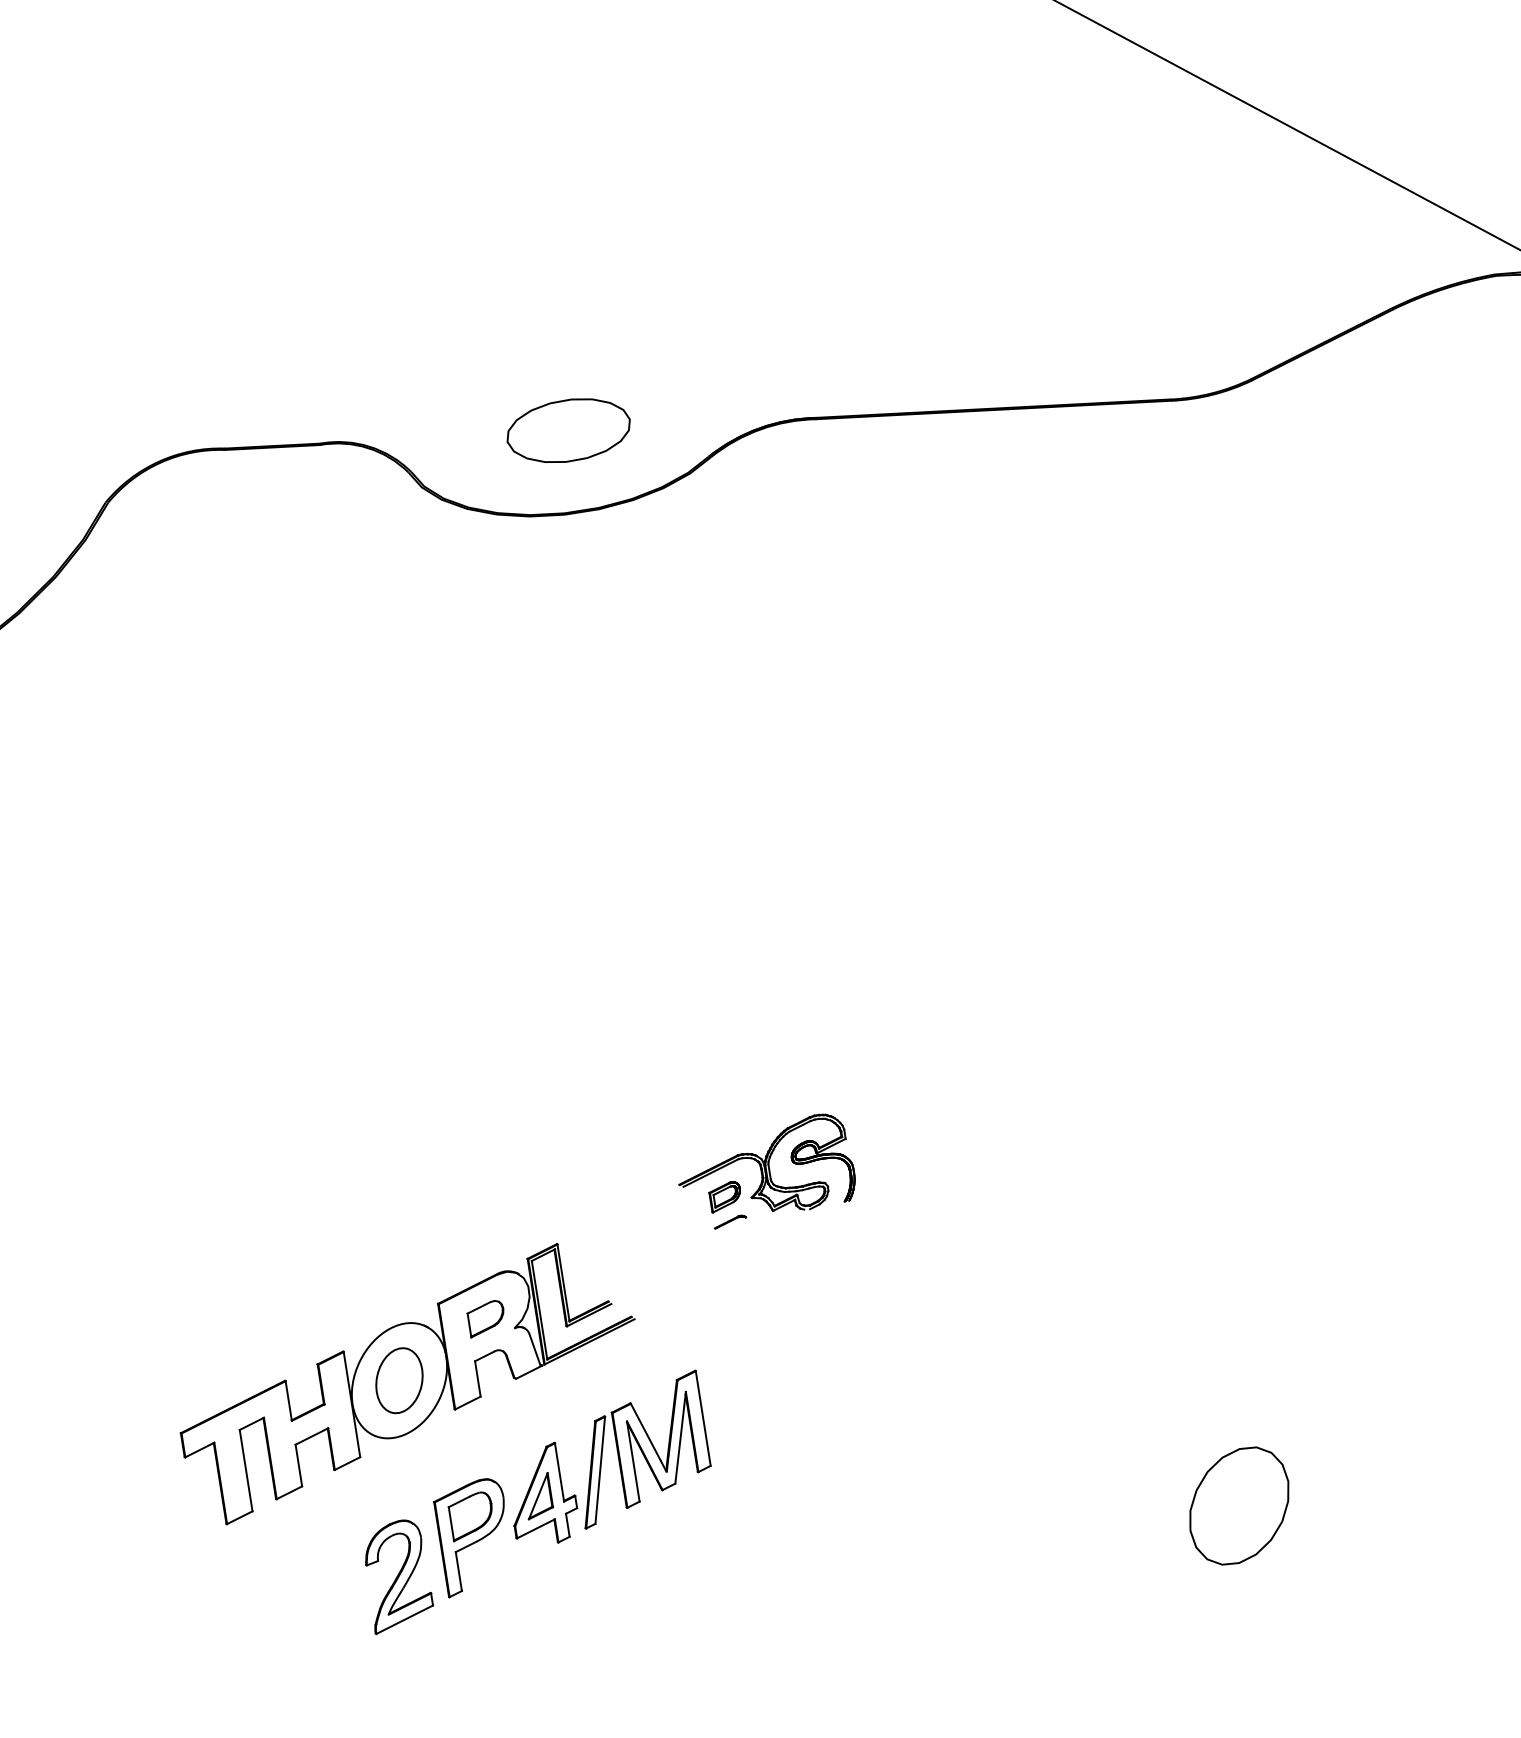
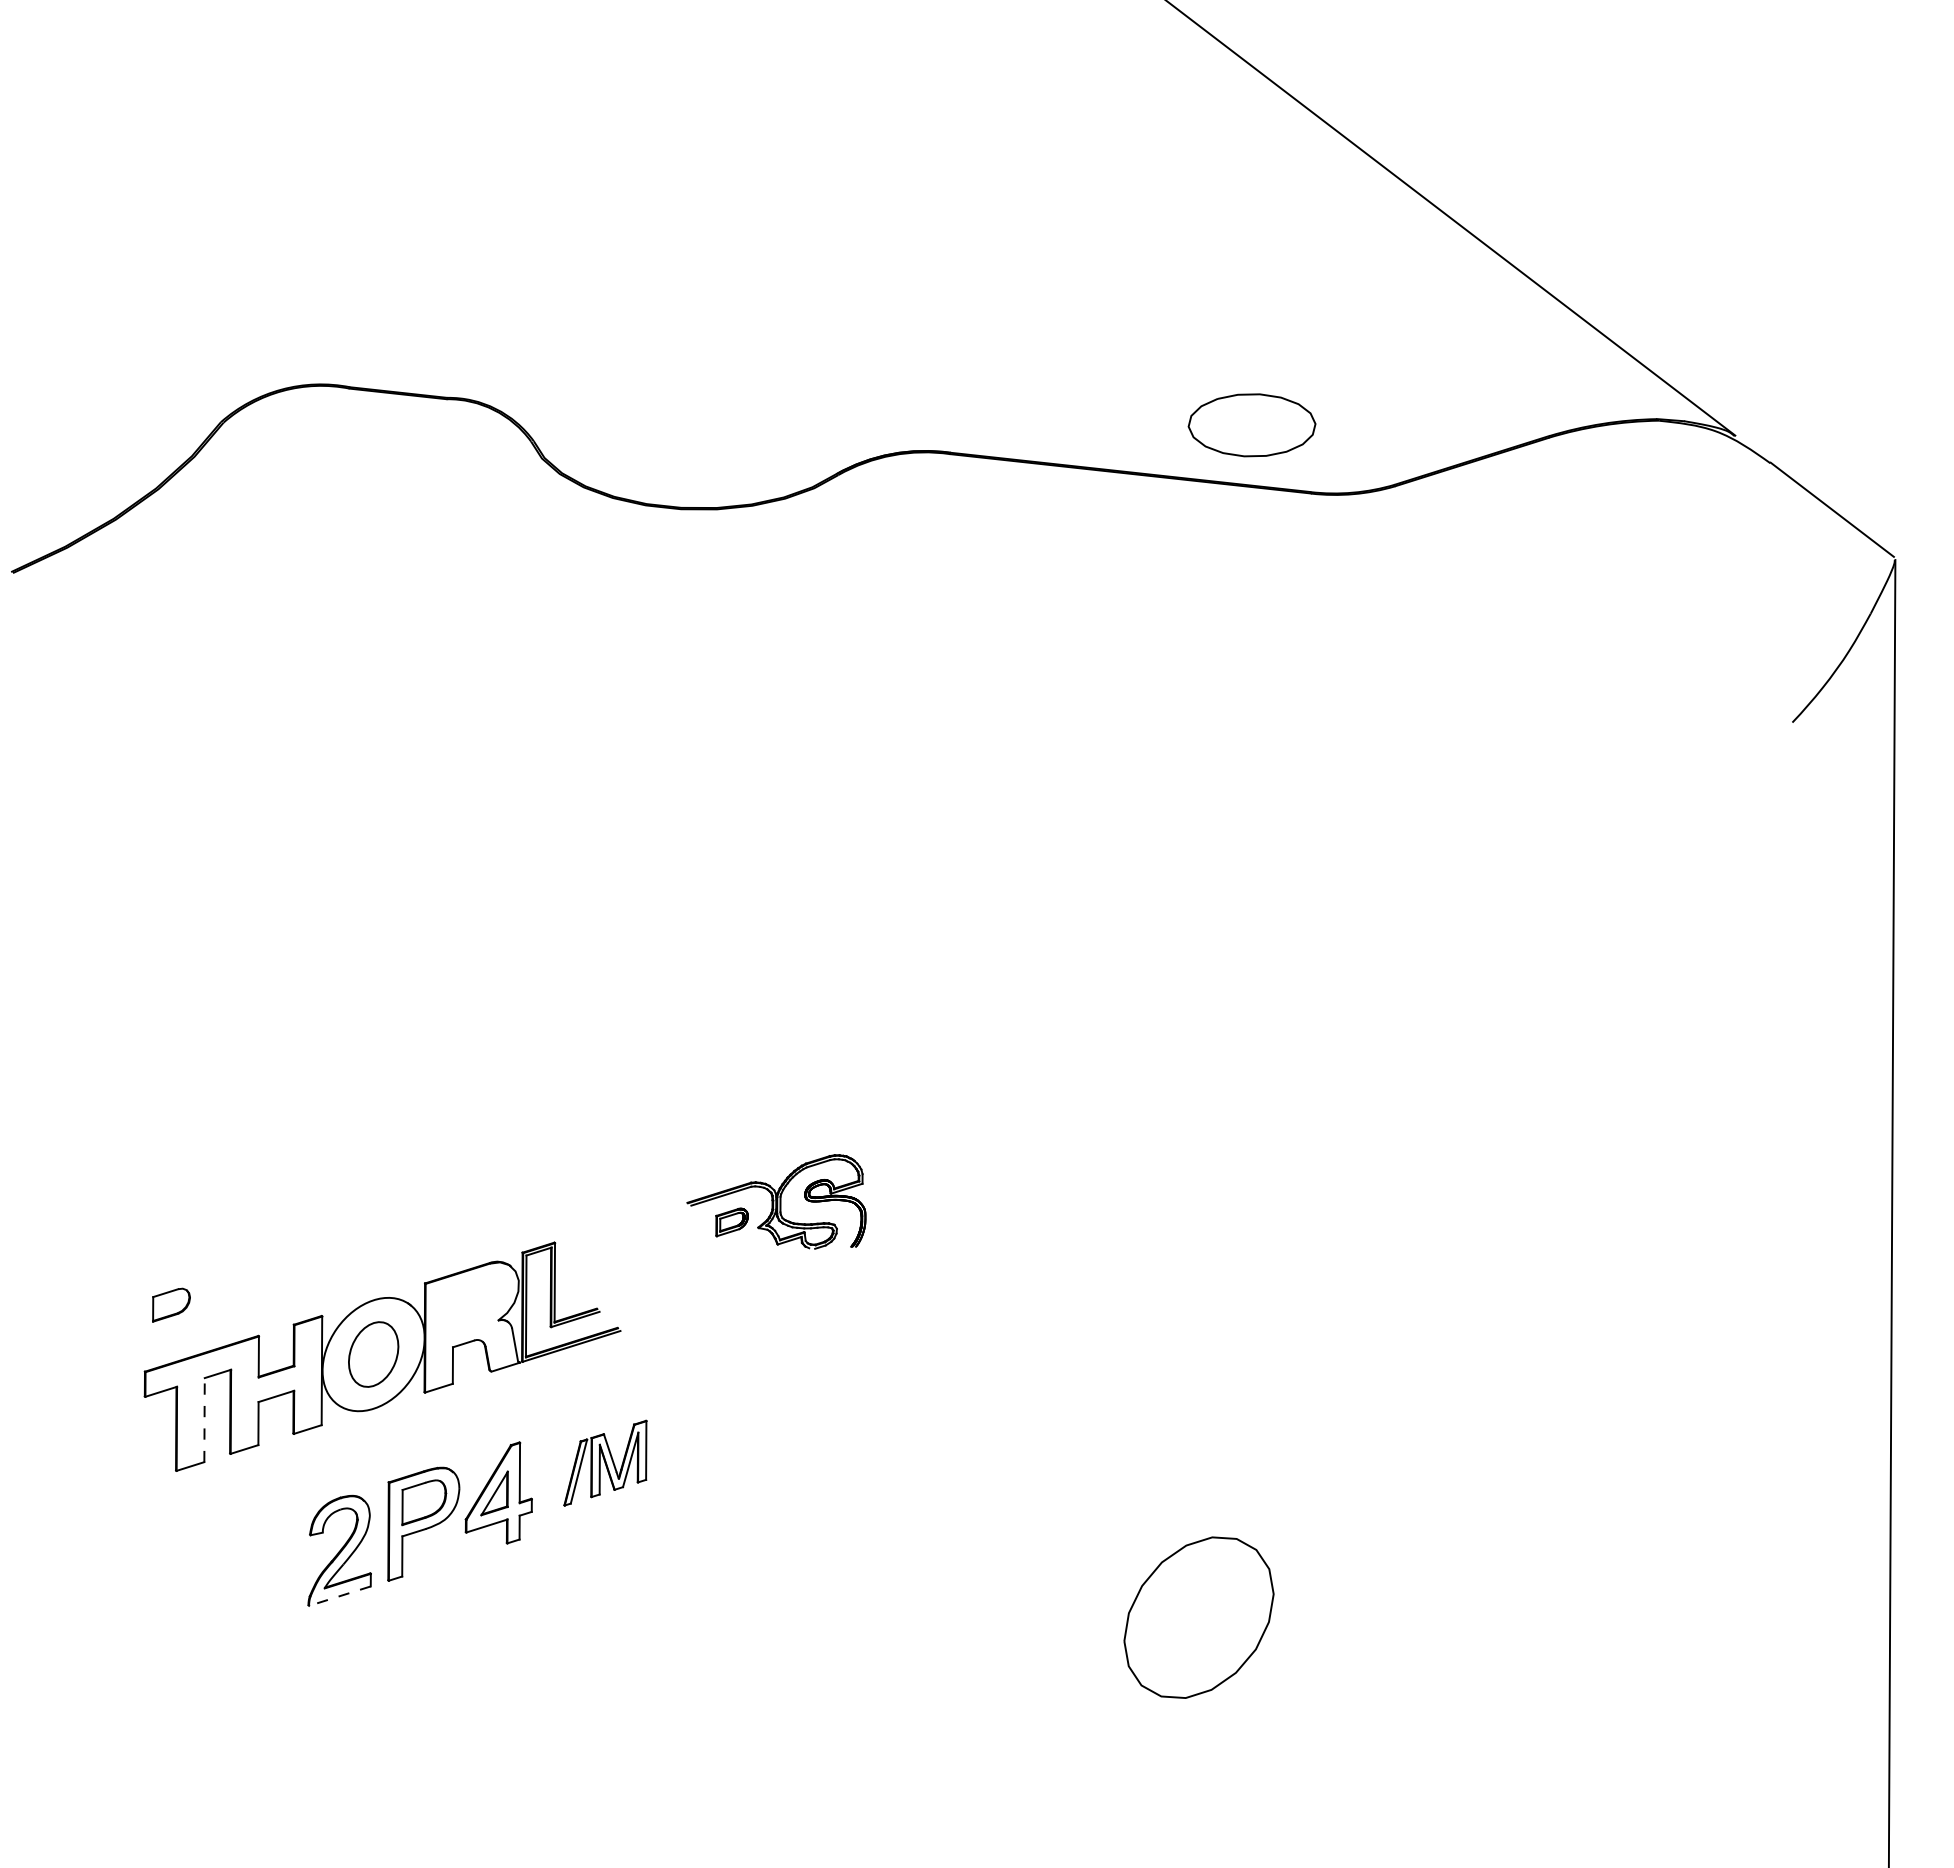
part: (568, 430) -> (1251, 425), moved
part: (730, 1221) -> (732, 1248), removed
part: (486, 1317) -> (171, 1304), moved
part: (640, 1448) -> (605, 1462), size x0.6
line: (245, 1470) -> (204, 1419), solid -> dashed
part: (1239, 1505) -> (1199, 1617), size x1.4
line: (404, 1620) -> (339, 1596), solid -> dashed

